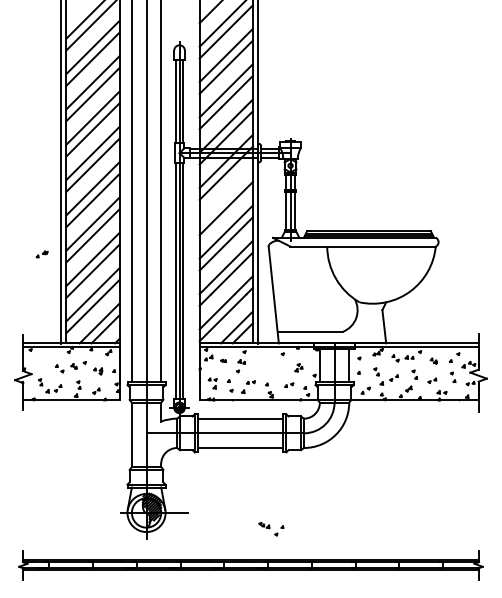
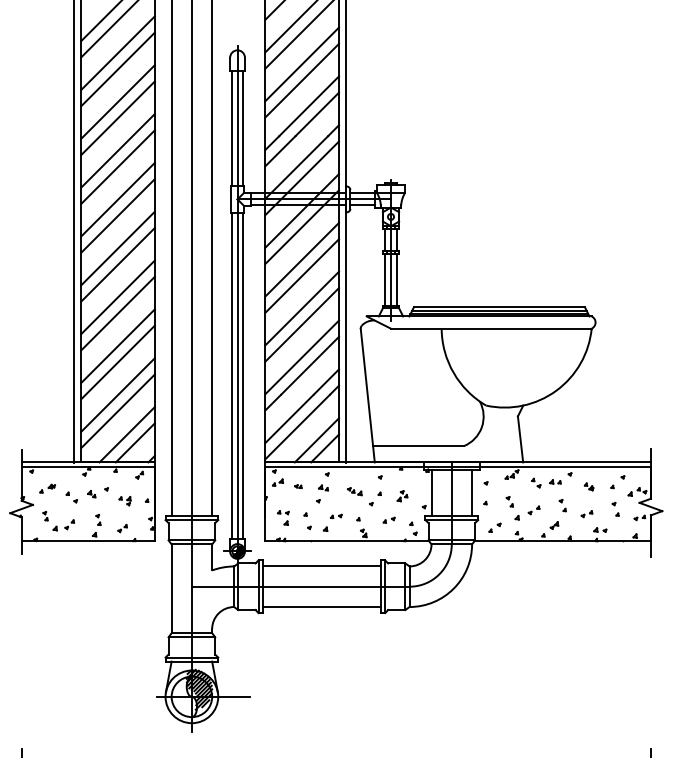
line: (225, 196) -> (301, 259), added
part: (41, 254) -> (46, 488), moved
part: (271, 529) -> (364, 497), moved

